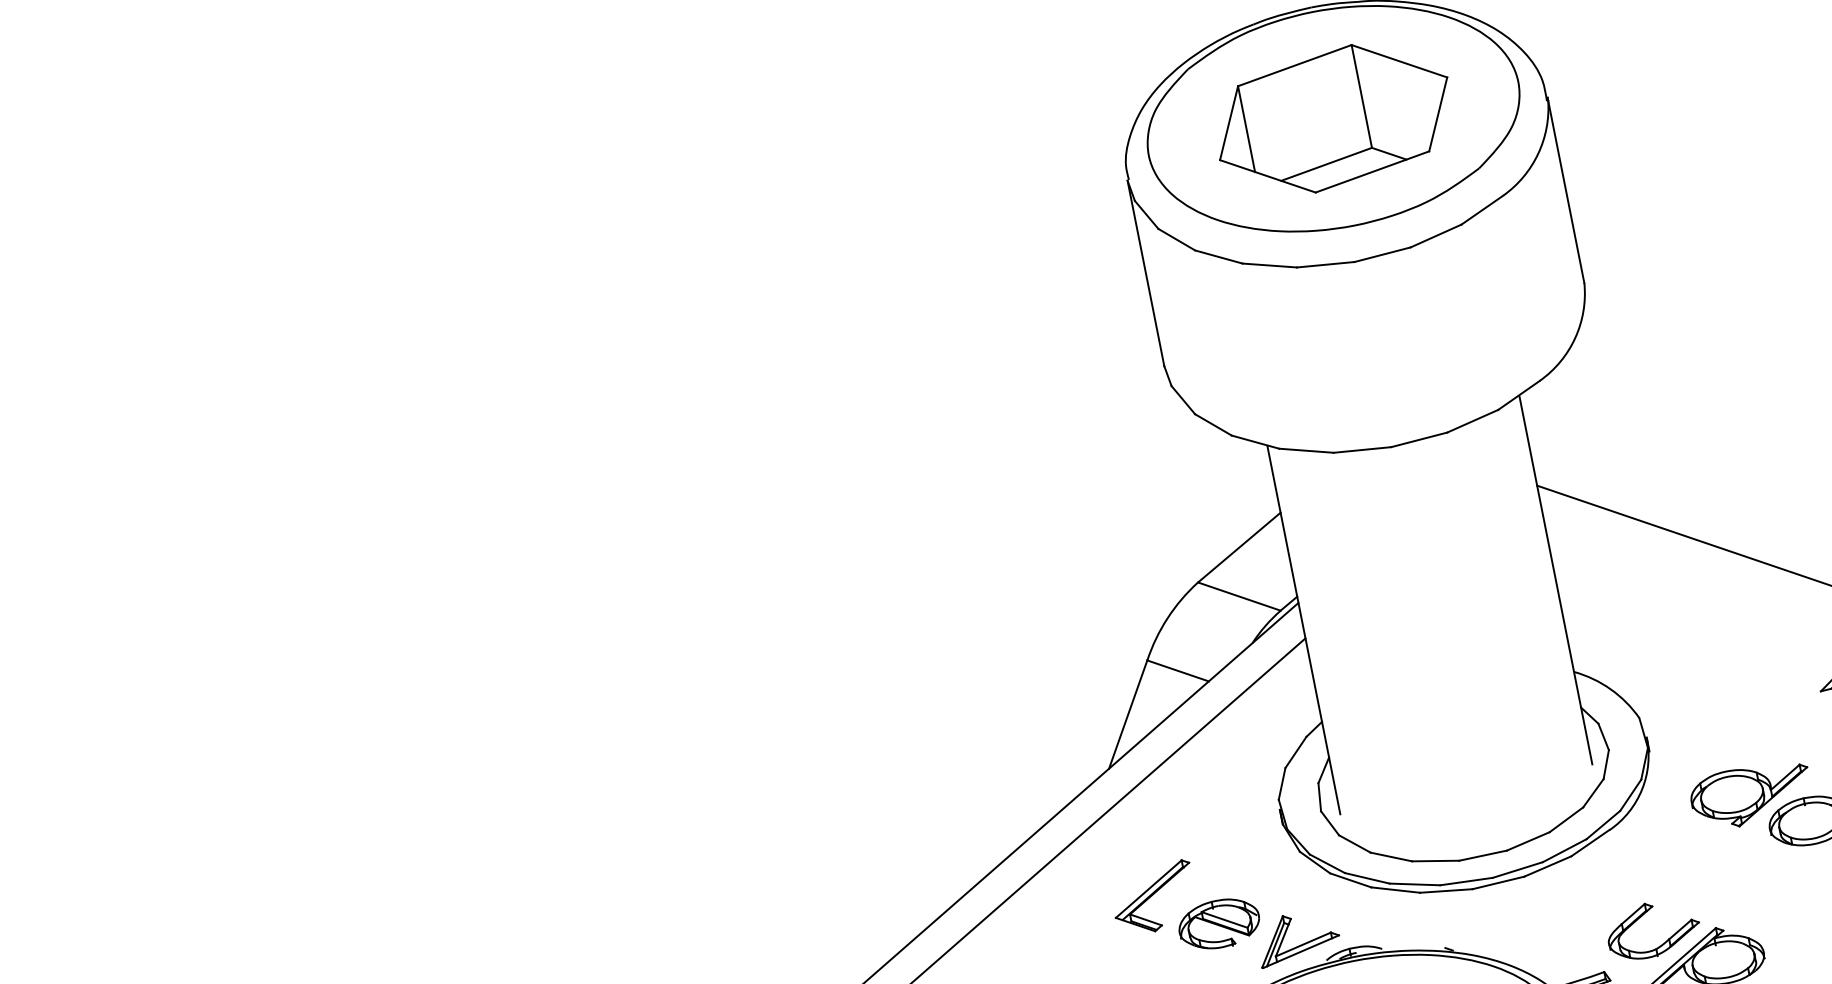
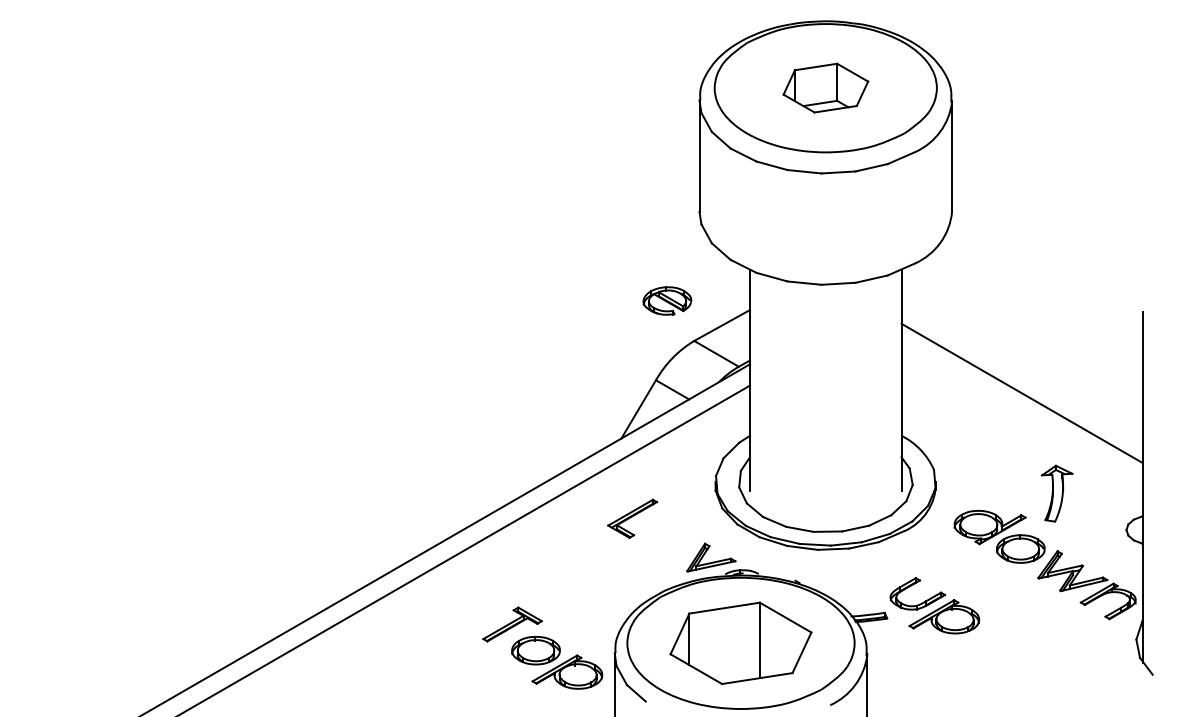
part: (1332, 117) -> (825, 87), size x0.6
part: (1219, 923) -> (667, 300), moved

